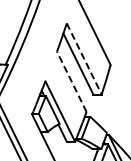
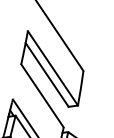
line: (84, 58) -> (53, 67), dashed -> solid
line: (71, 81) -> (42, 95), dashed -> solid

